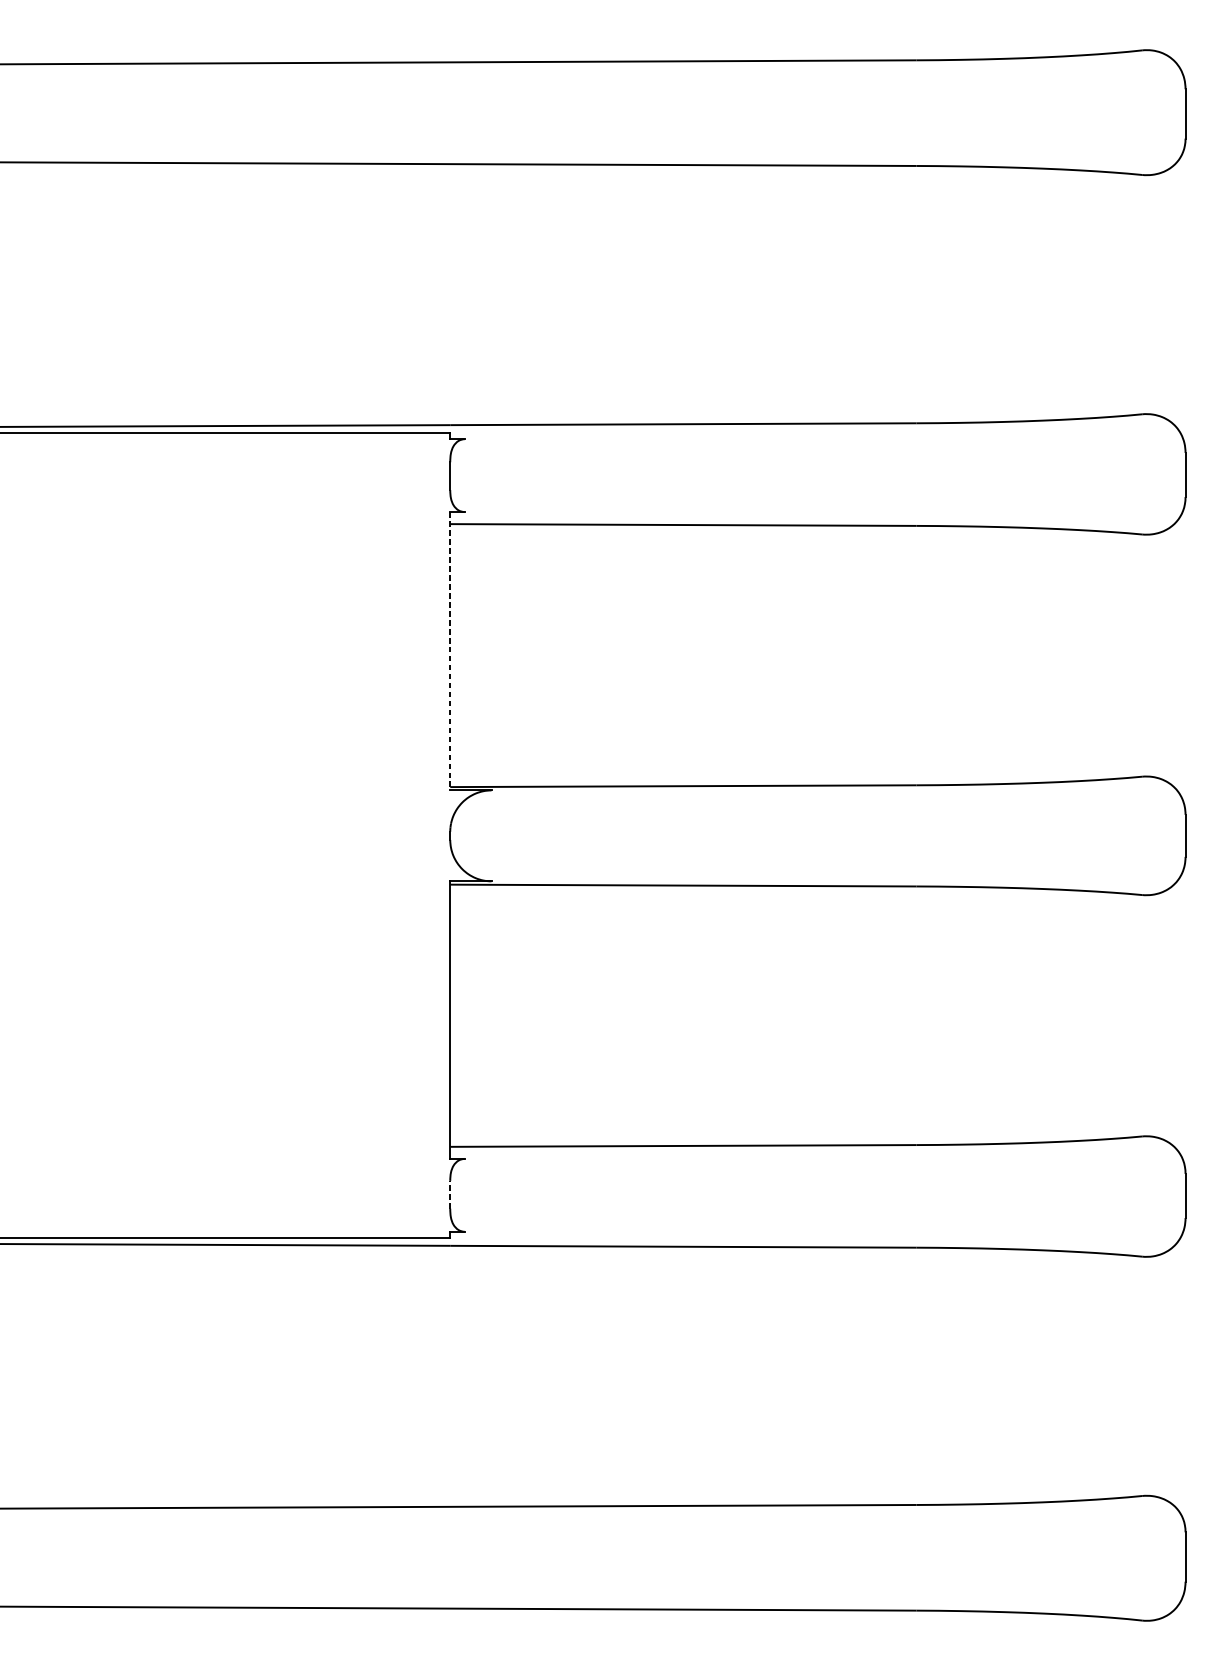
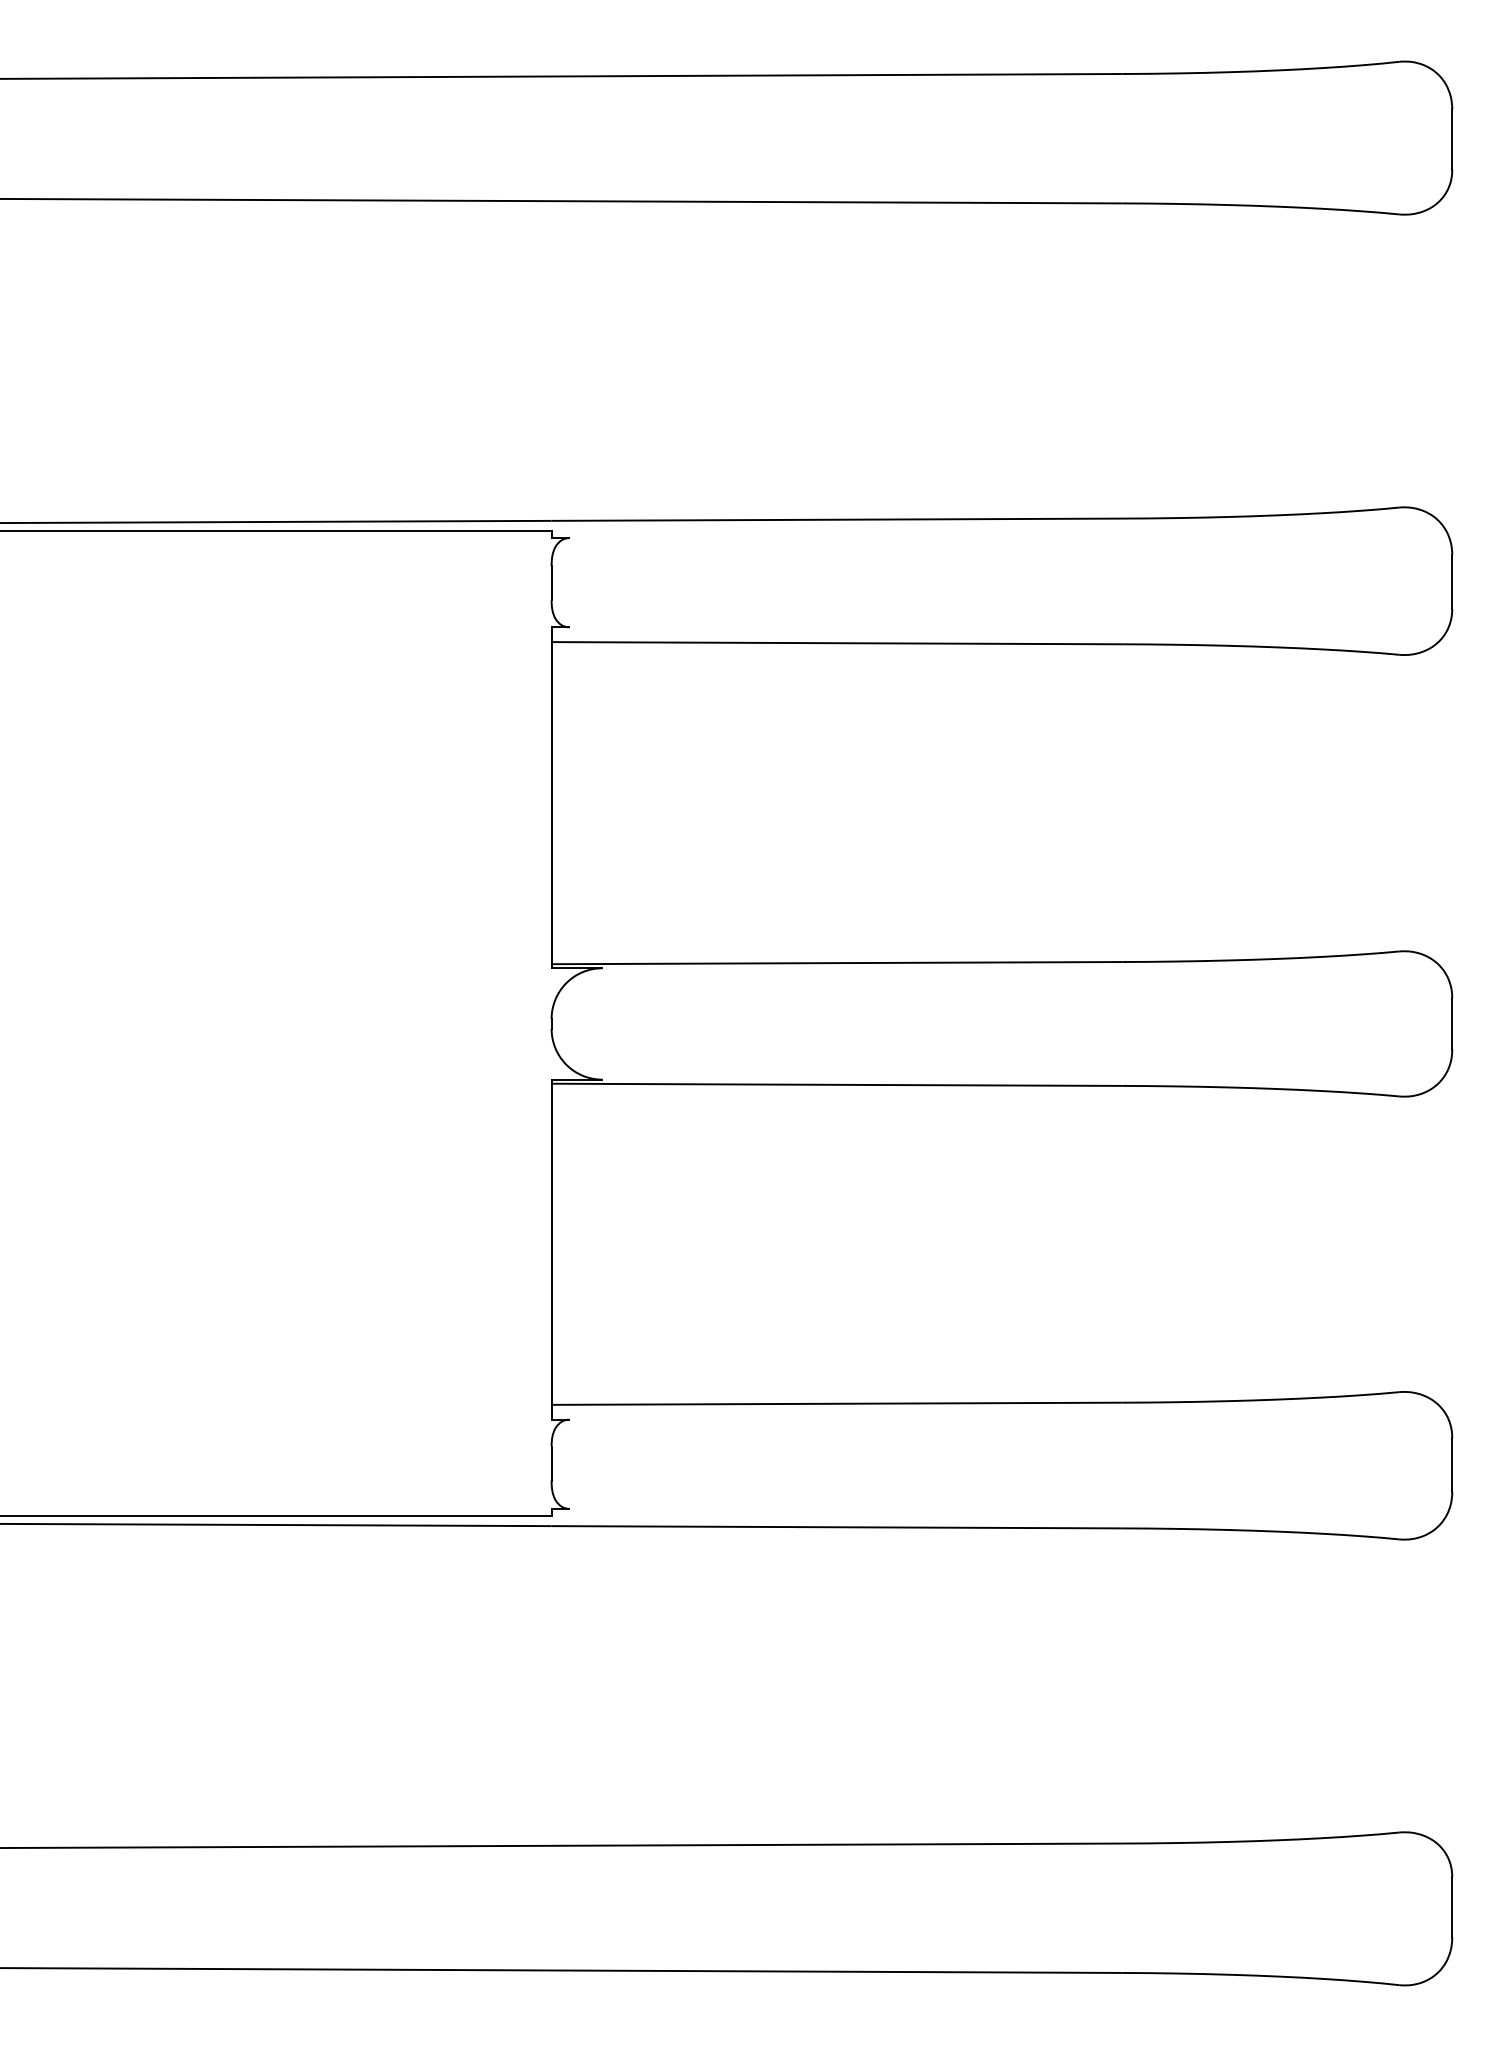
line: (450, 651) -> (551, 798), dashed -> solid
line: (450, 1194) -> (551, 1463), dashed -> solid

